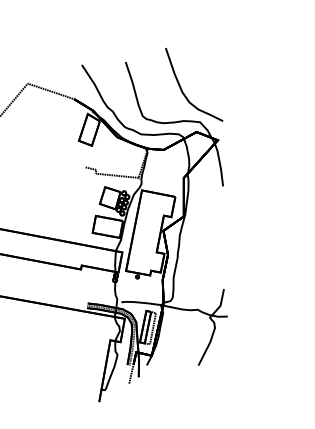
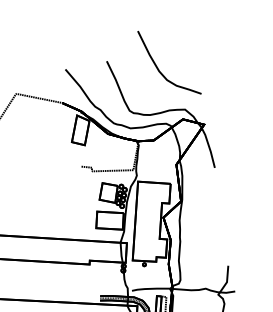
curve: (182, 89) -> (158, 68), moved

